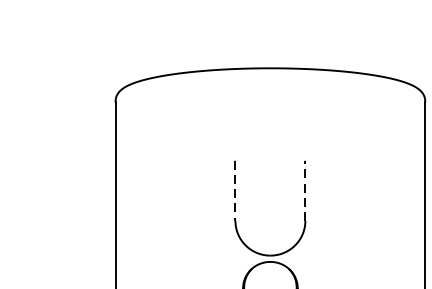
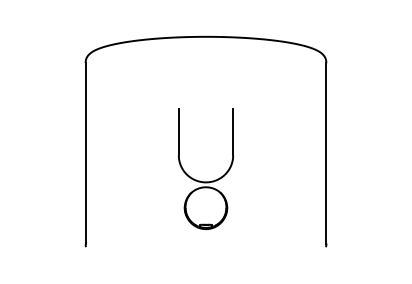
line: (305, 190) -> (233, 131), dashed -> solid
line: (235, 191) -> (178, 132), dashed -> solid

